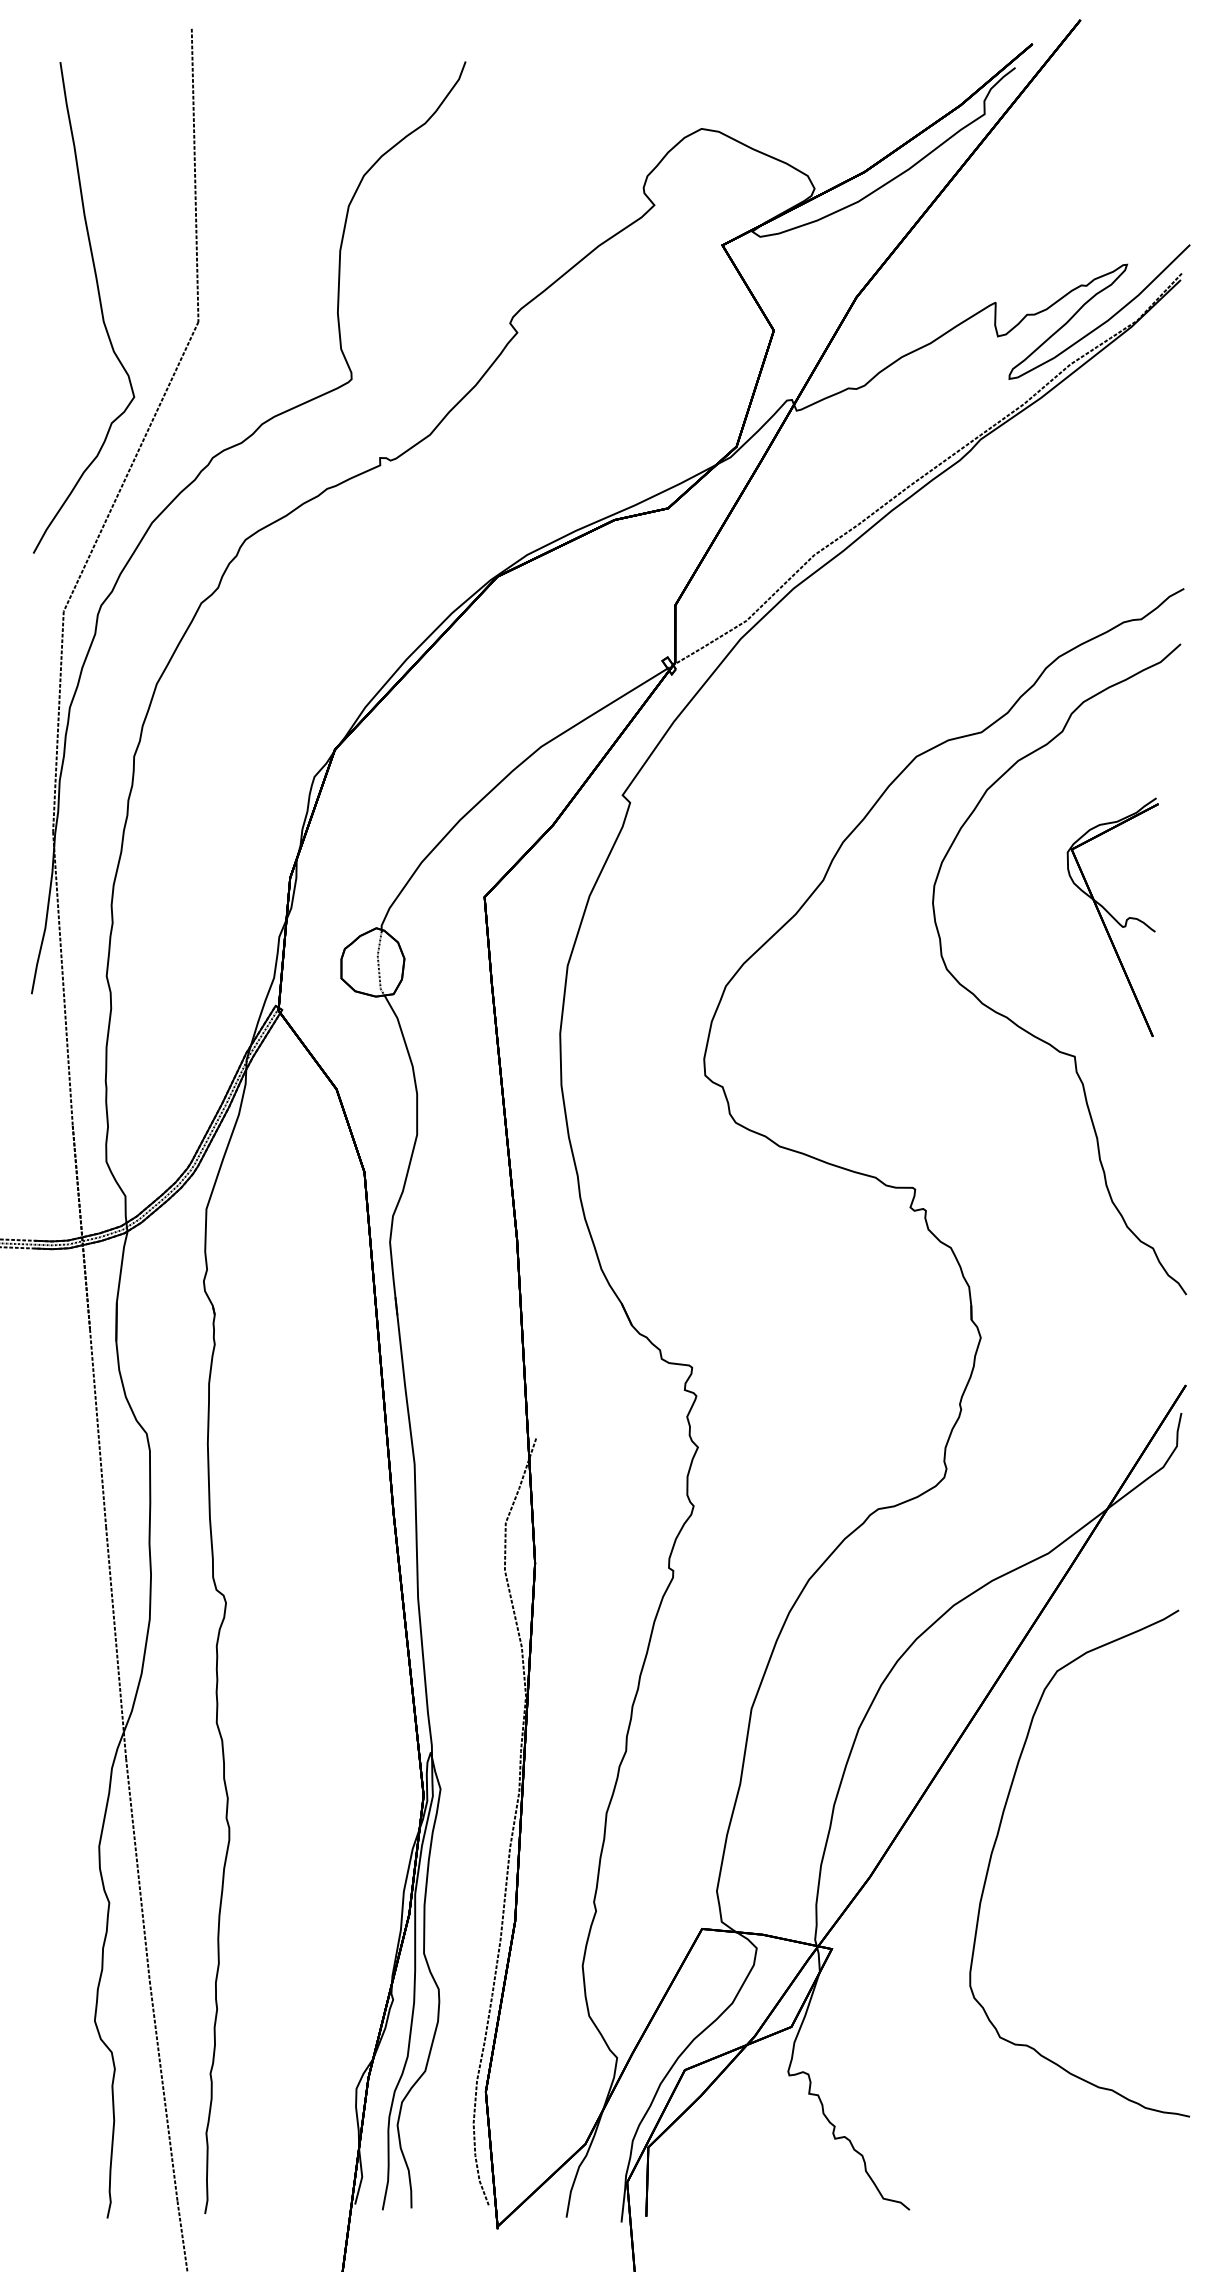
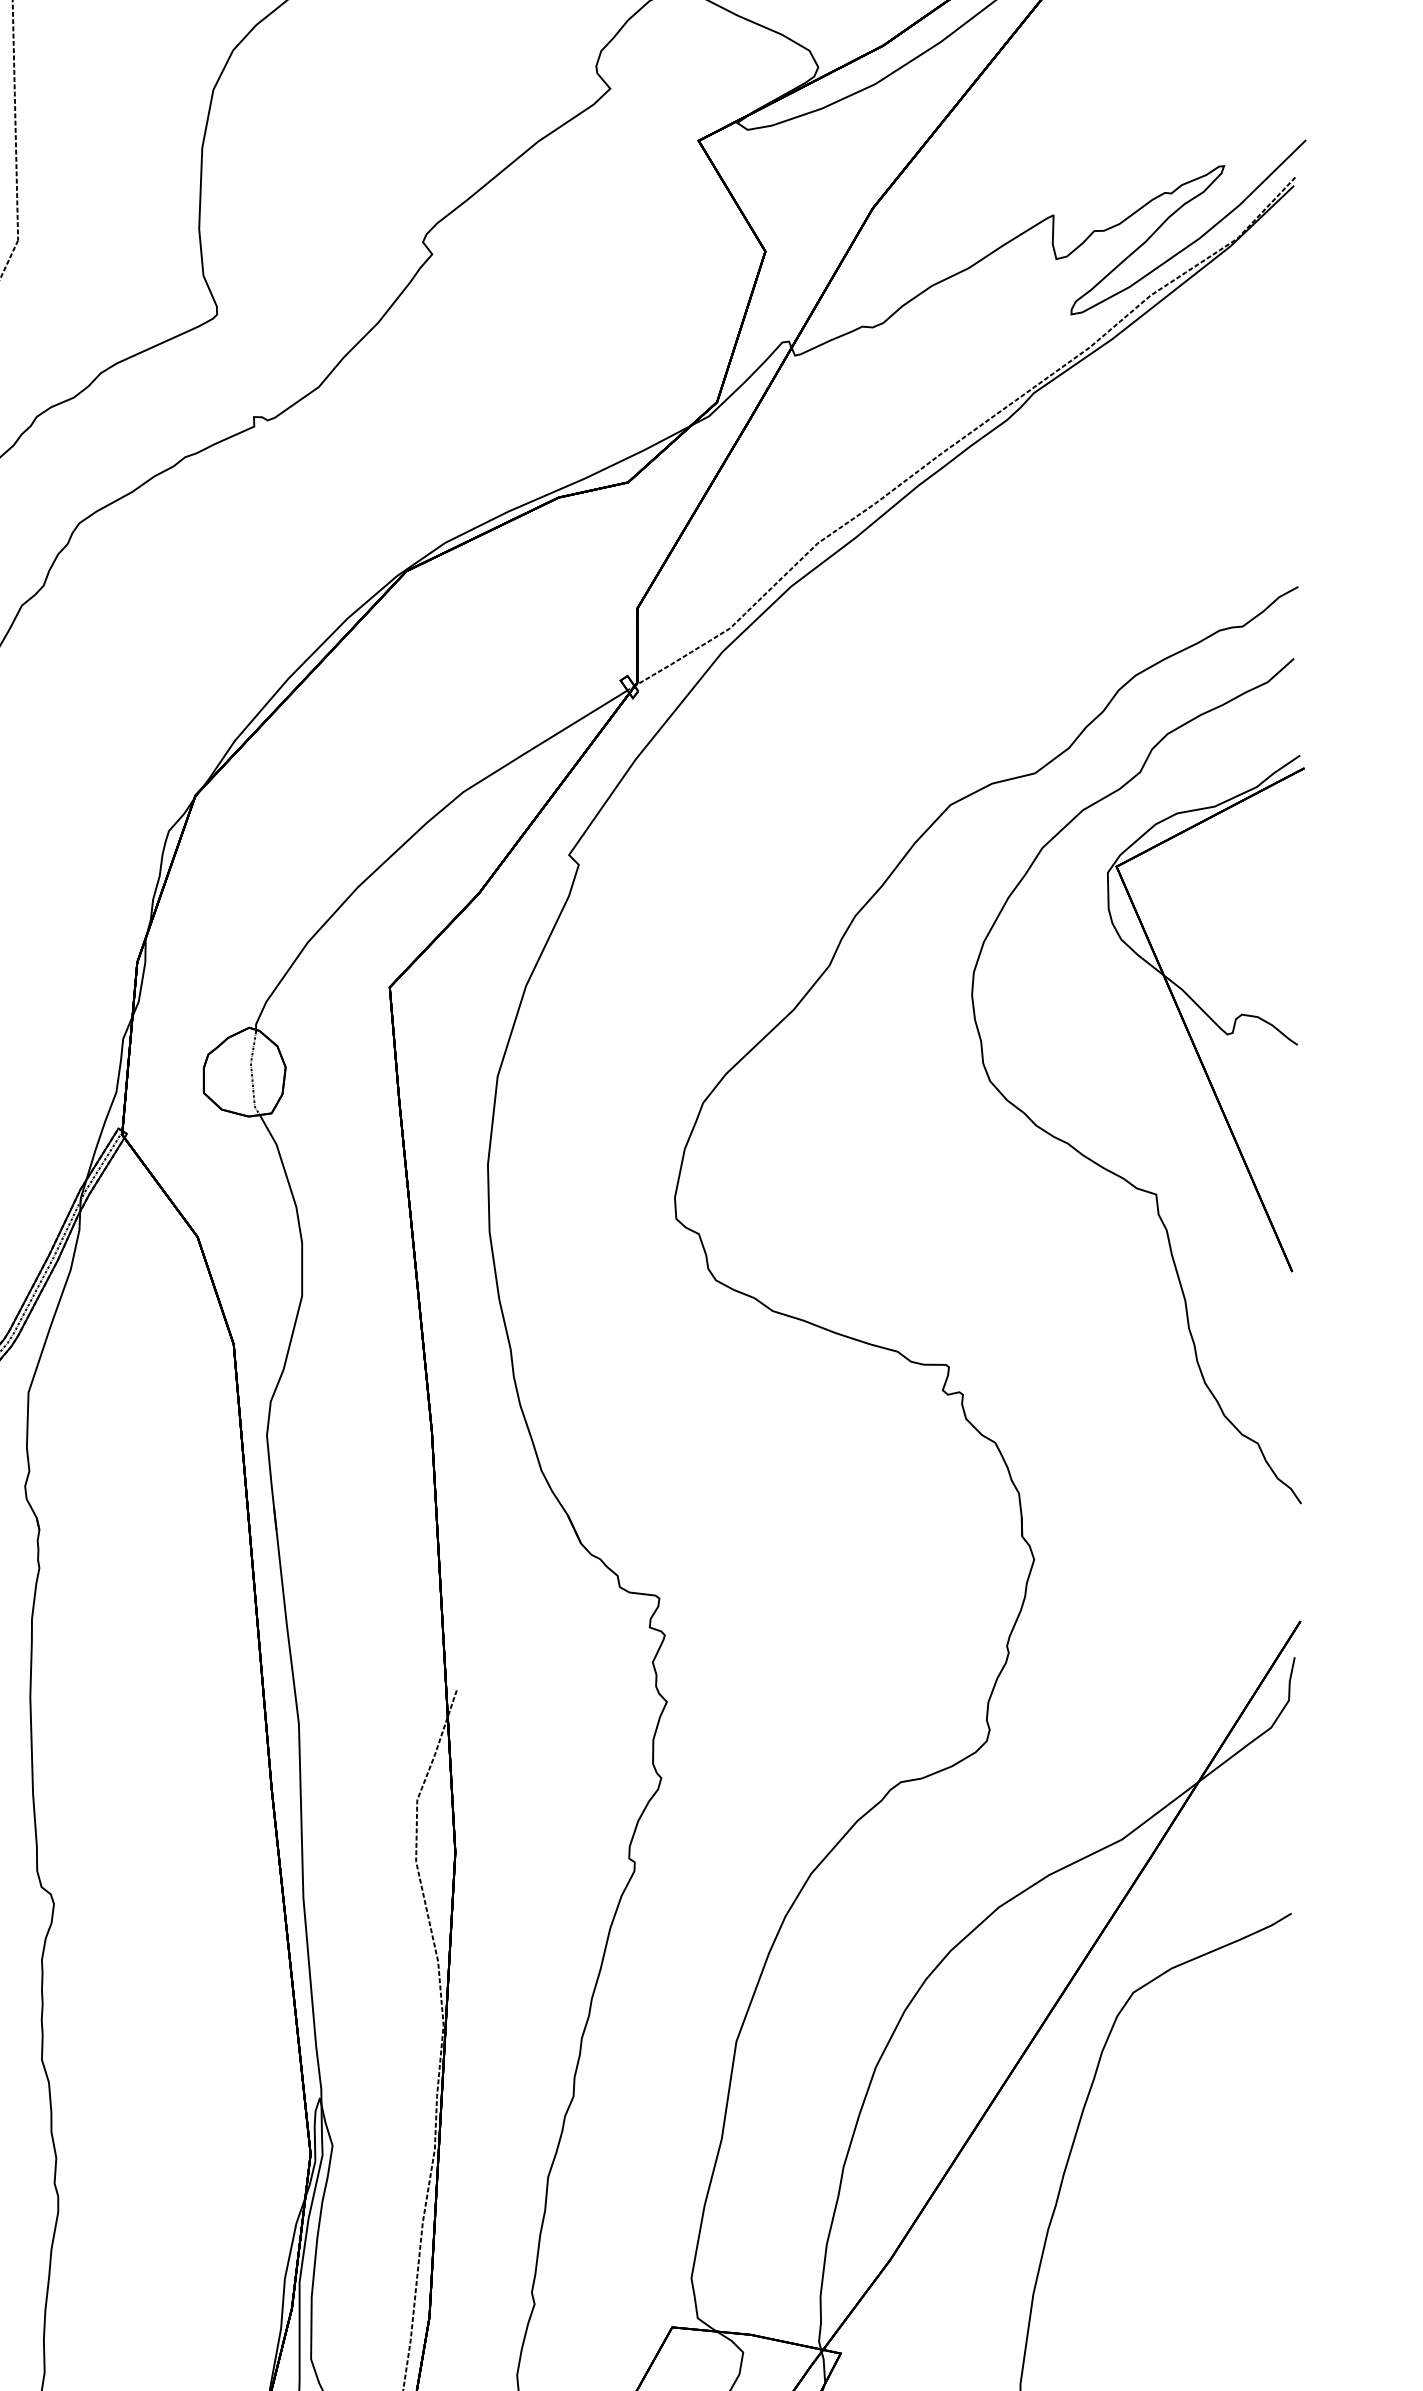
part: (1112, 917) -> (1205, 1013), size x1.67

